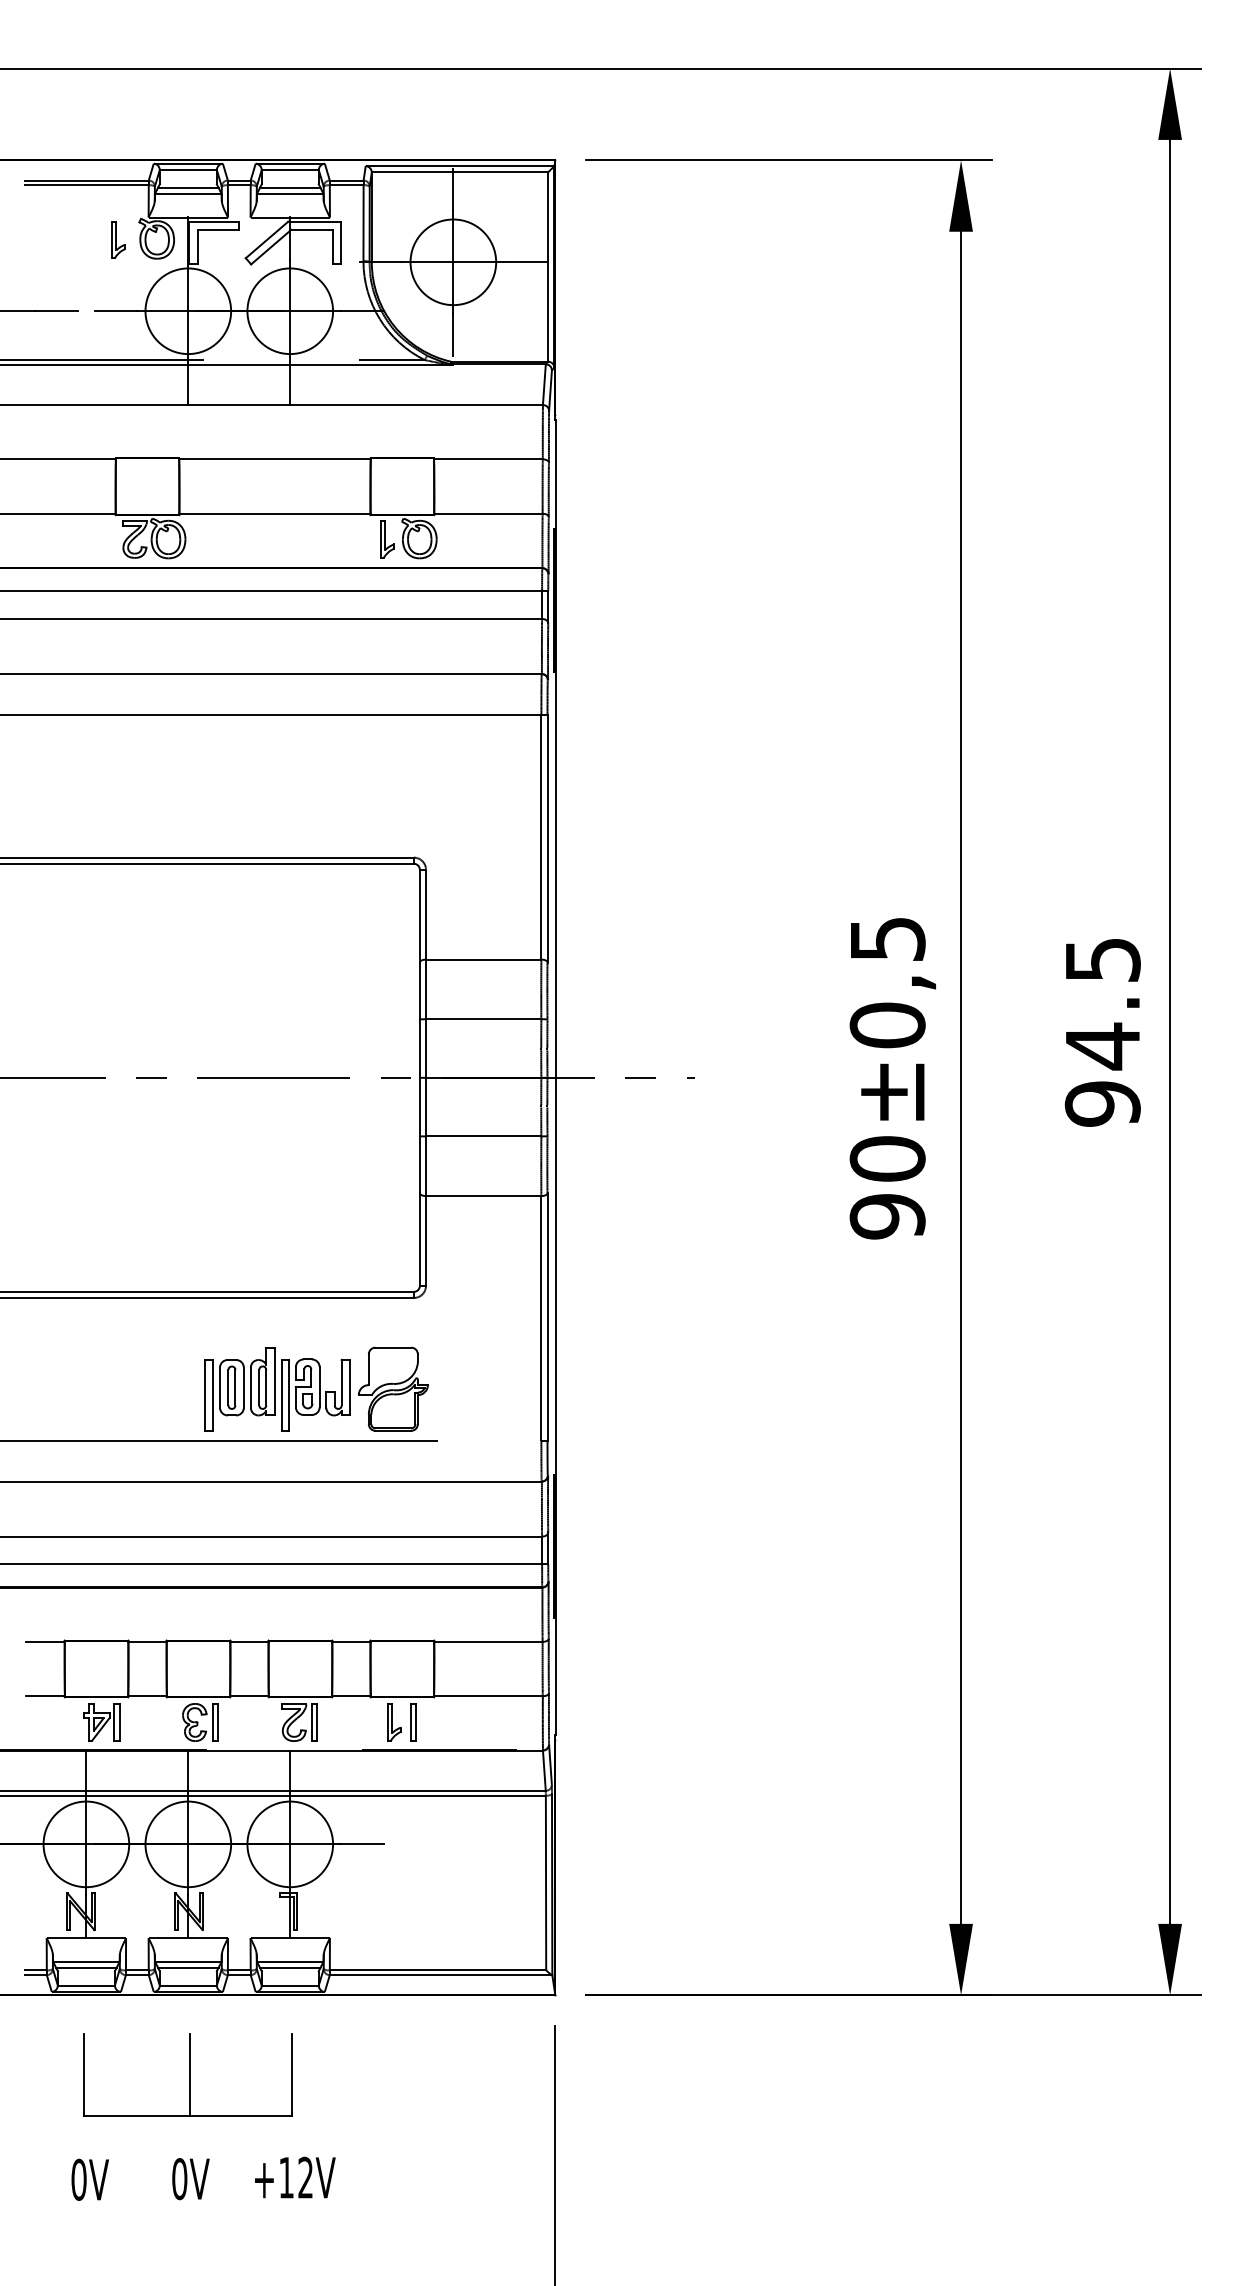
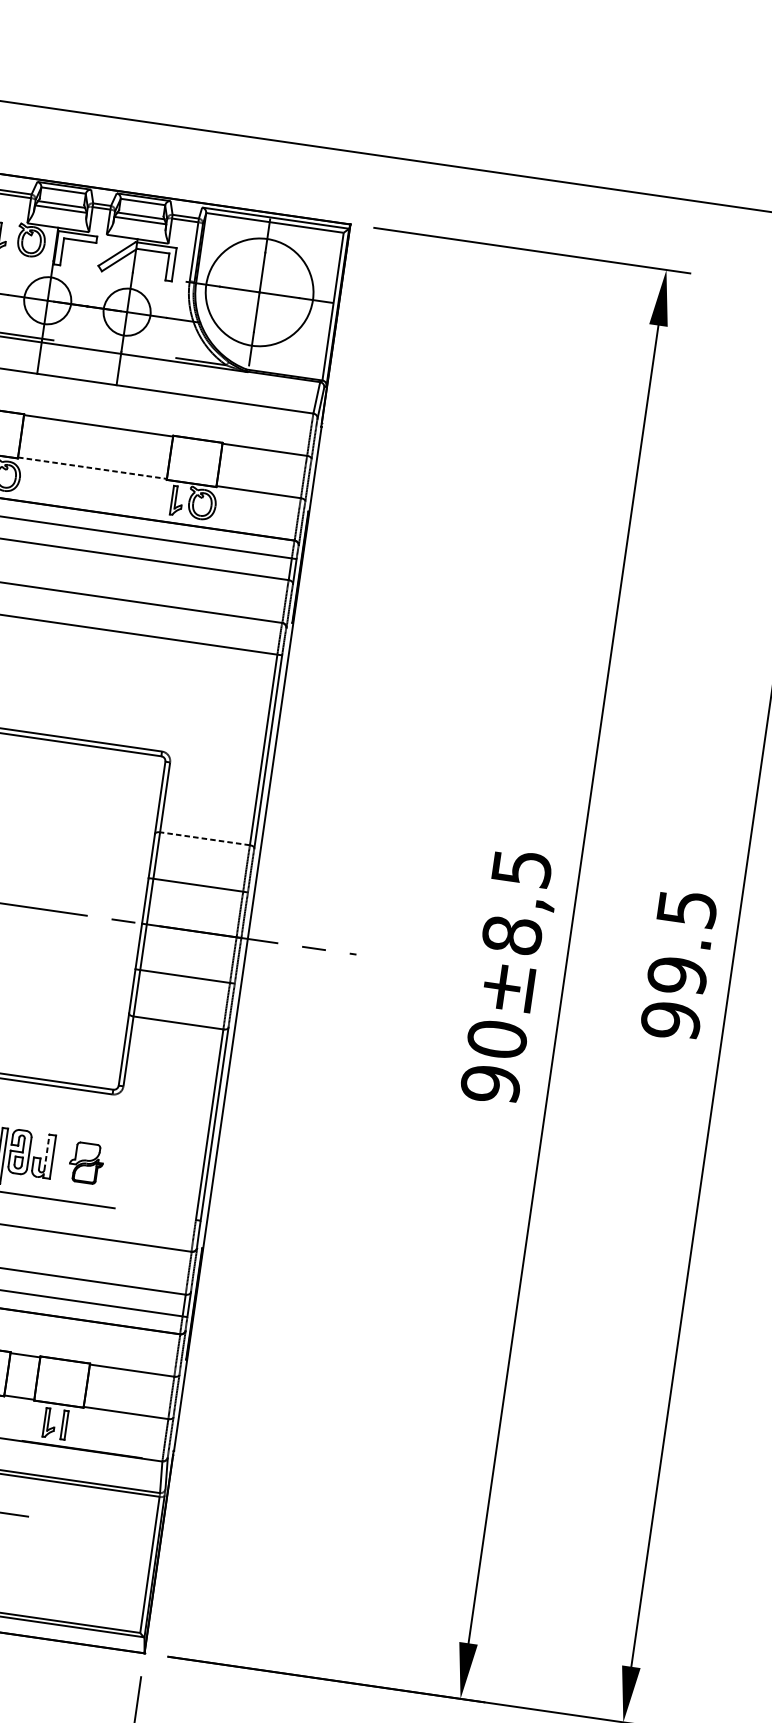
circle: (453, 262) -> (259, 292), size x1.6
circle: (188, 311) -> (47, 300), size x0.7
circle: (290, 311) -> (127, 312), size x0.7
line: (274, 513) -> (92, 467), solid -> dashed
line: (483, 959) -> (204, 838), solid -> dashed
text: (887, 1025) -> (512, 935), 90±0,5 -> 90±8,5
text: (1102, 1046) -> (677, 975), 94.5 -> 99.5
line: (341, 1382) -> (46, 1152), solid -> dashed
part: (393, 1388) -> (86, 1162), size x0.6

